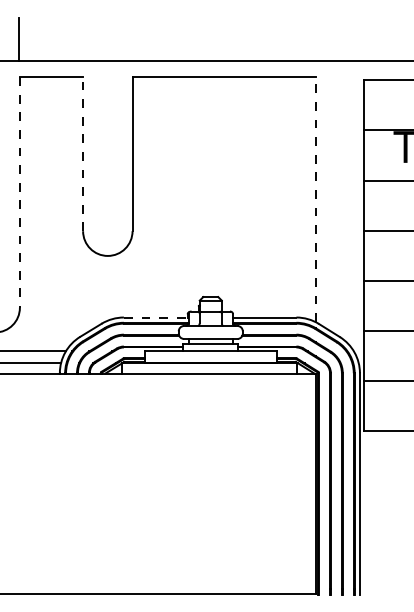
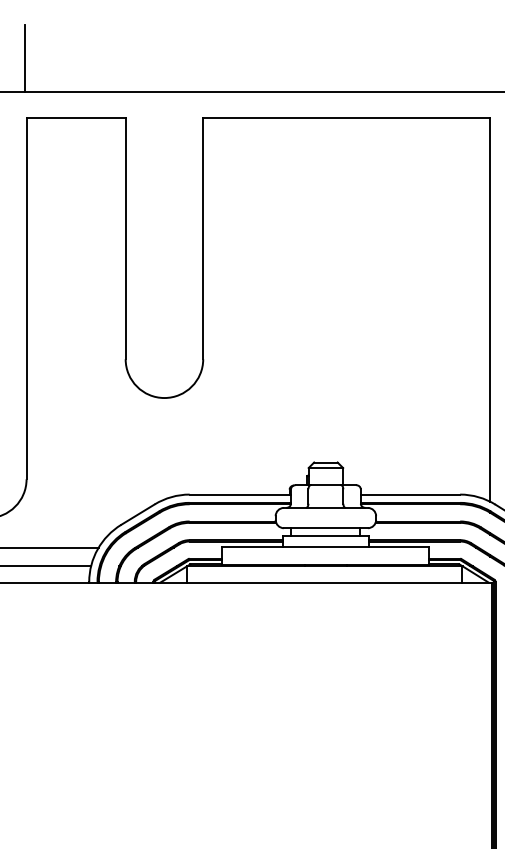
line: (83, 153) -> (126, 237), dashed -> solid
line: (19, 193) -> (25, 300), dashed -> solid
line: (315, 199) -> (490, 309), dashed -> solid
line: (156, 317) -> (240, 494), dashed -> solid

